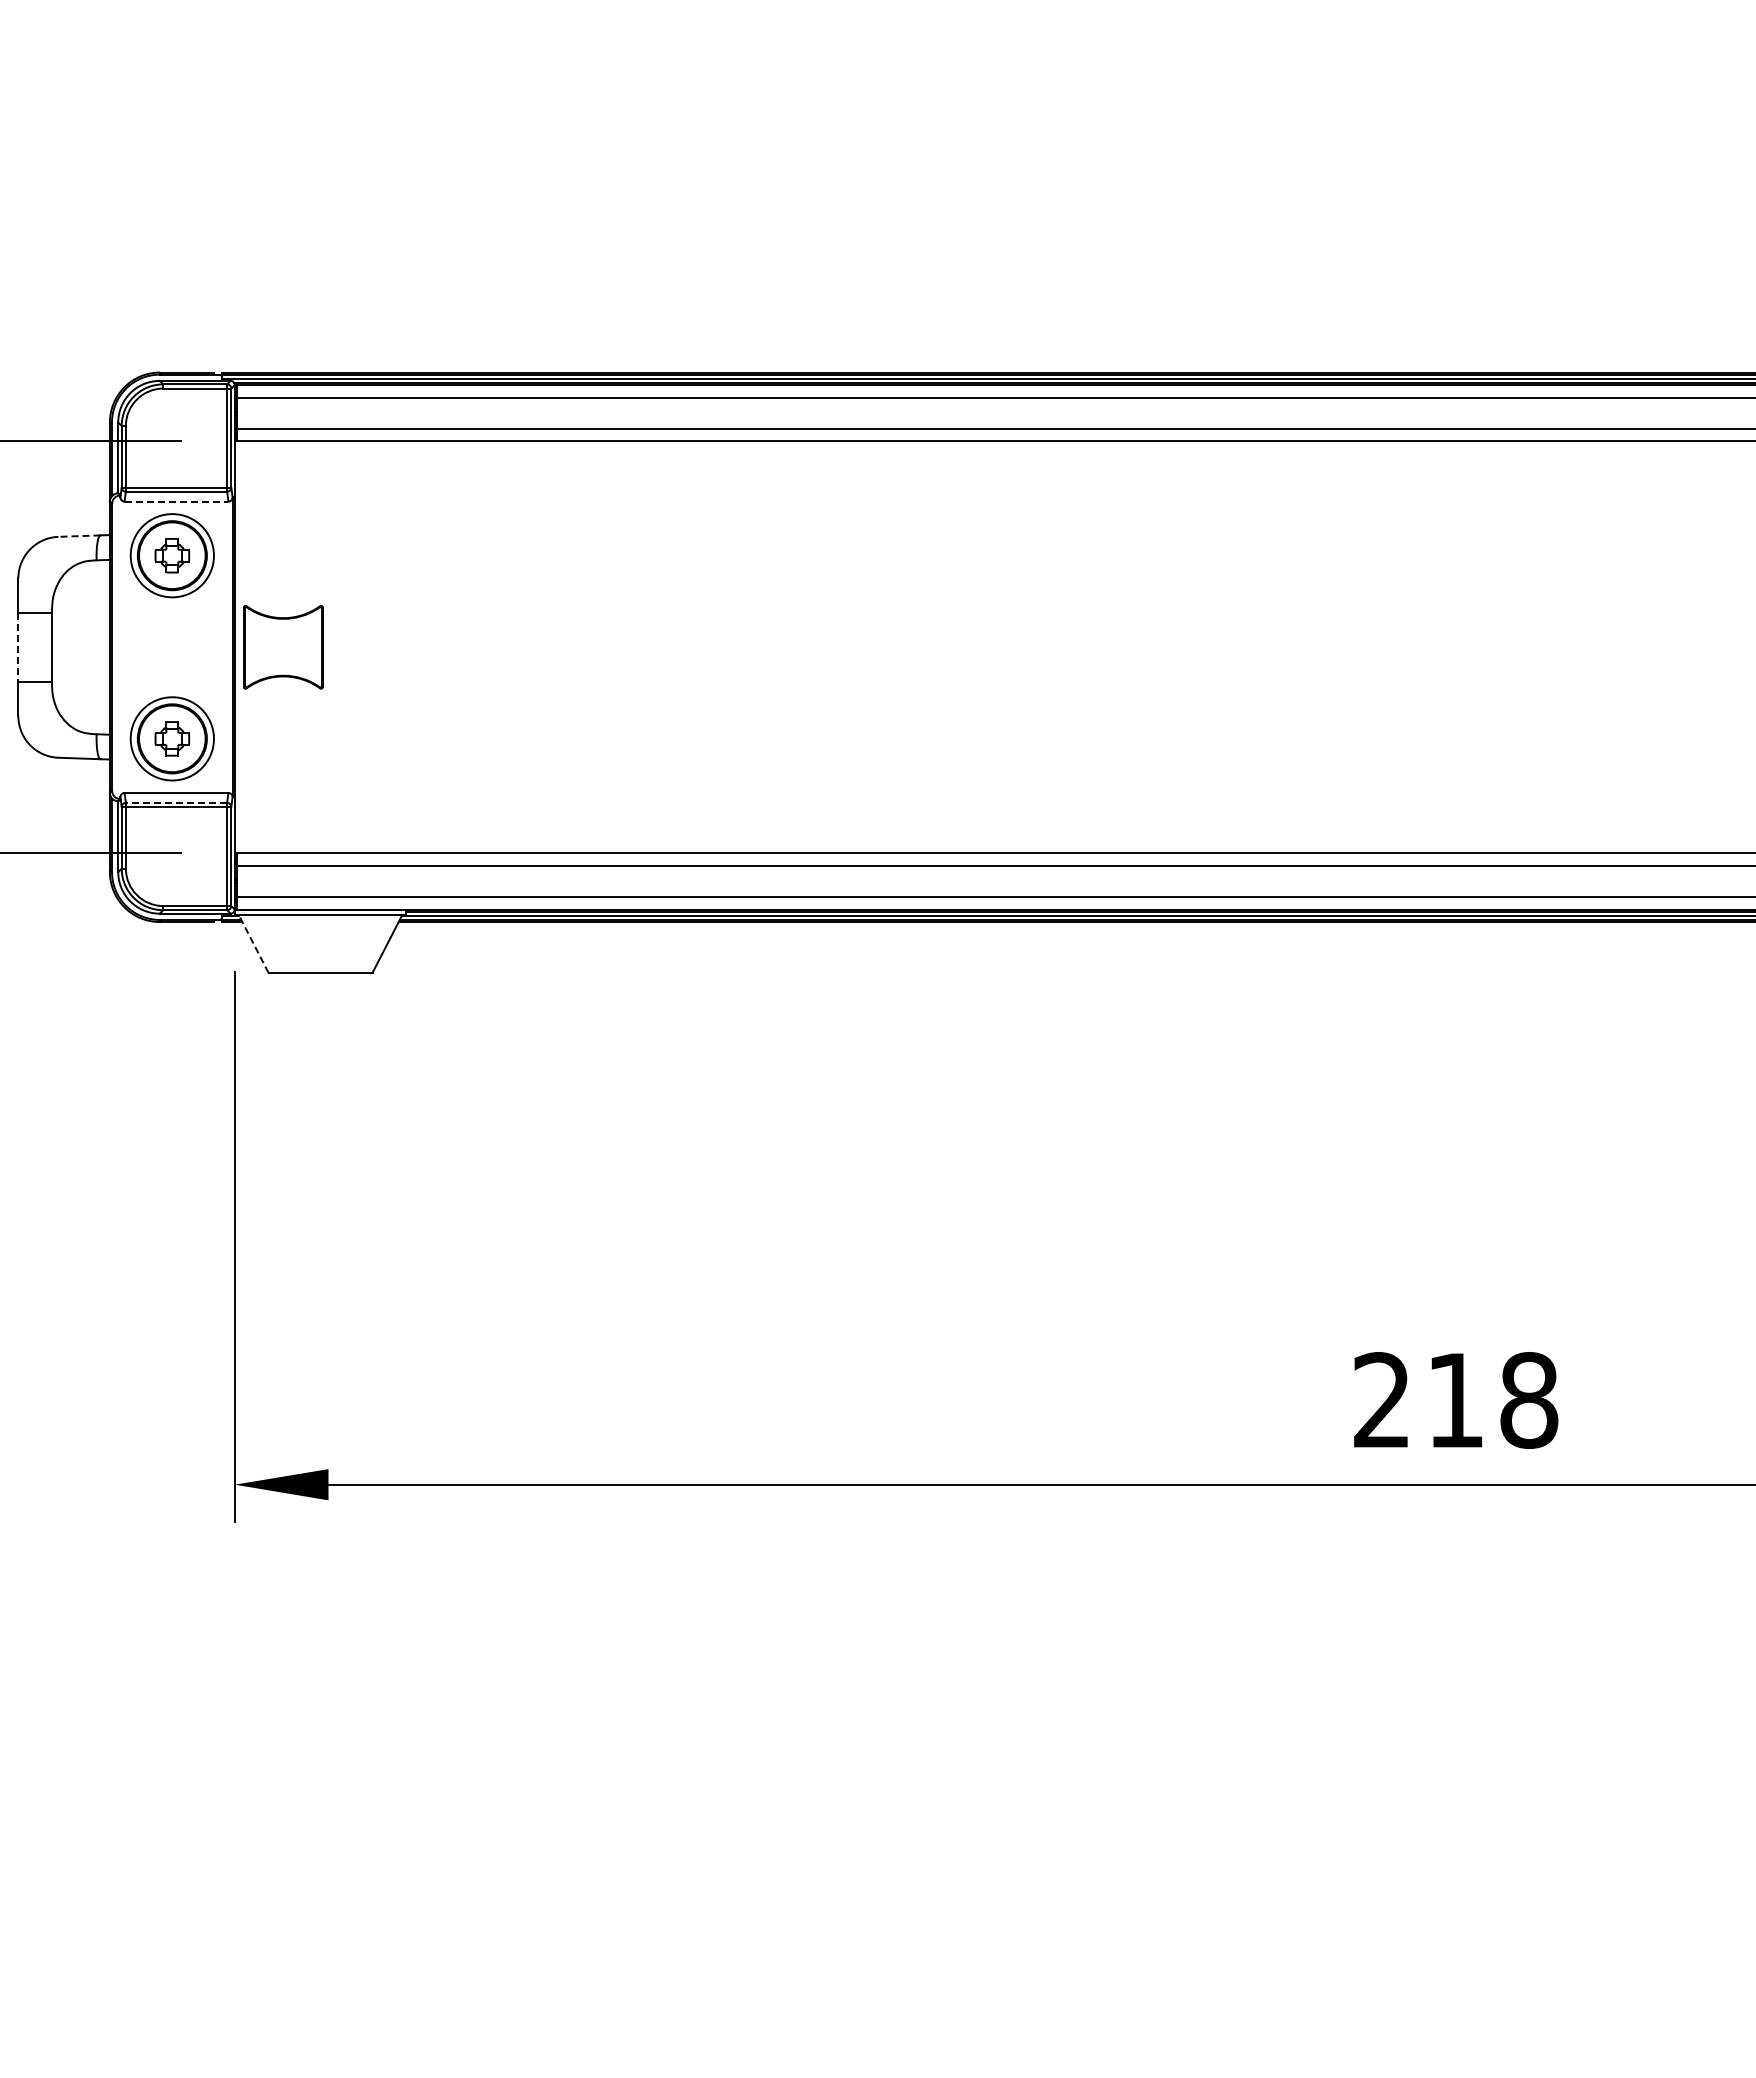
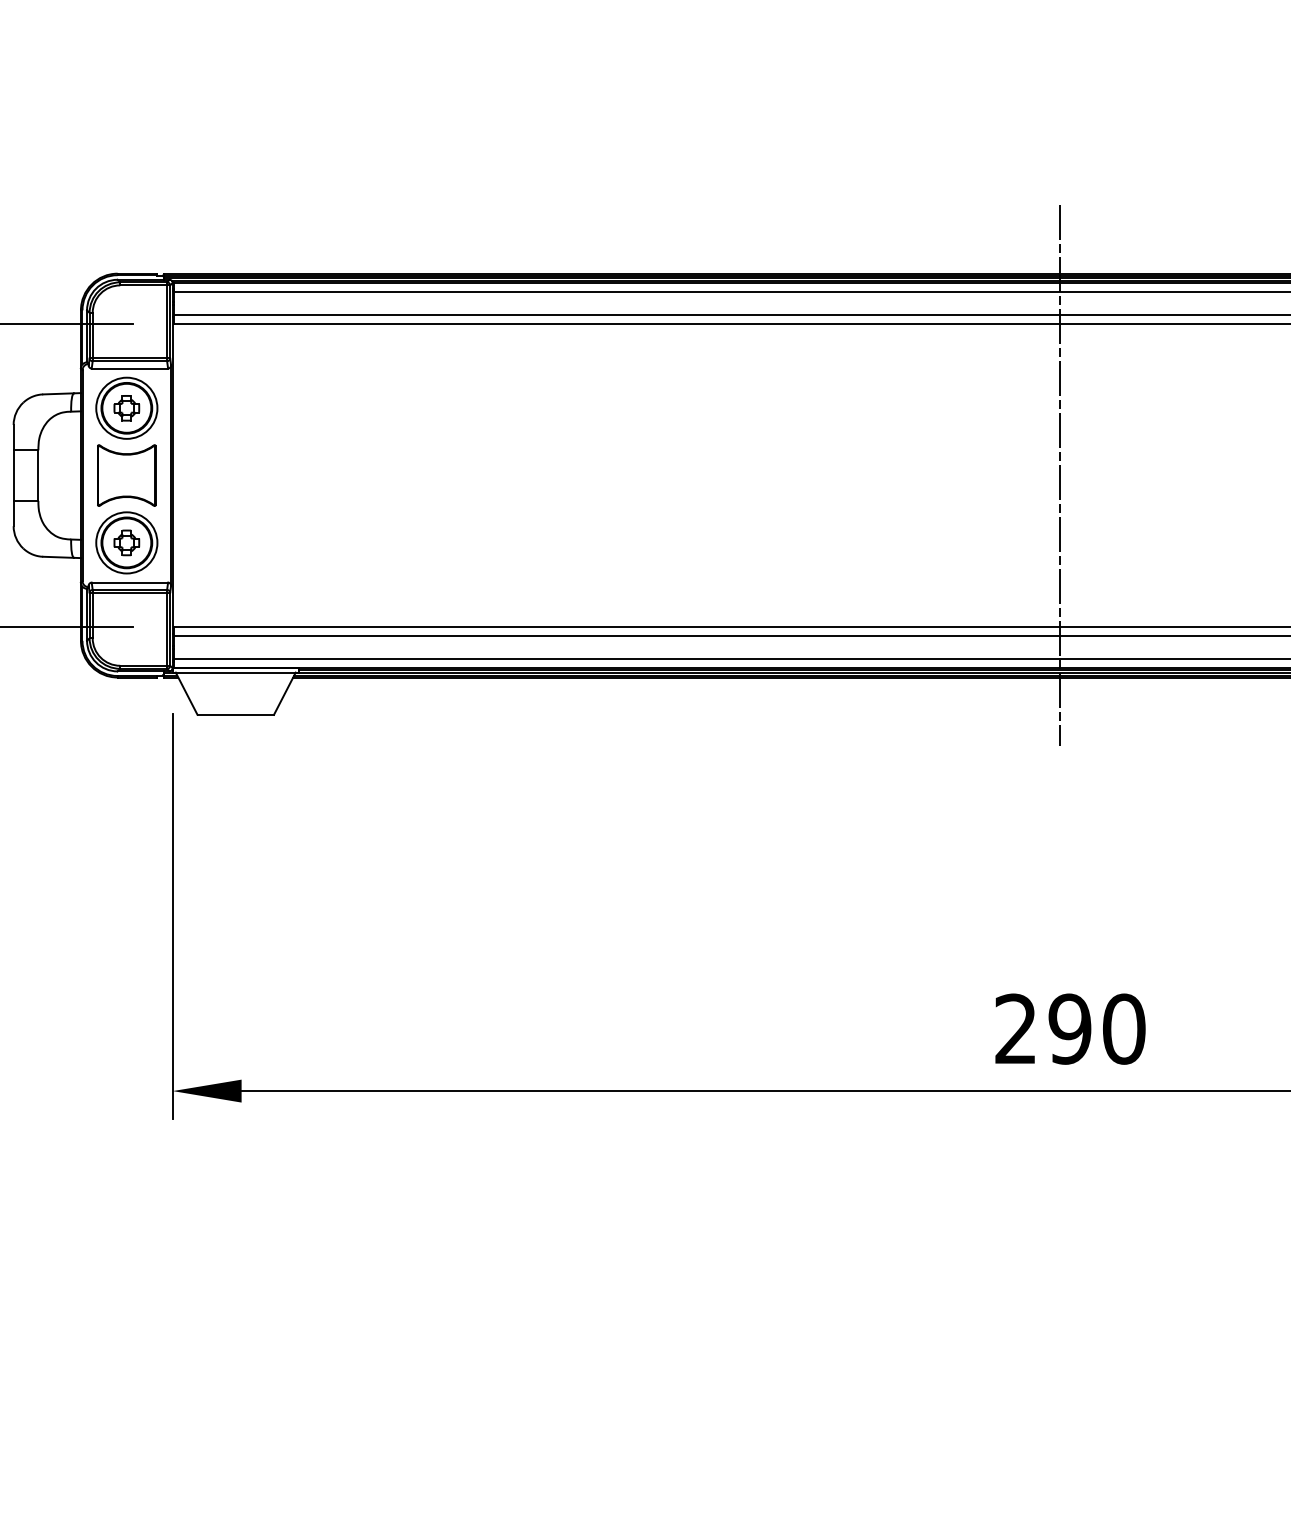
line: (176, 501) -> (129, 368), dashed -> solid
line: (79, 536) -> (58, 394), dashed -> solid
line: (1441, 646) -> (1059, 475), added
line: (18, 647) -> (13, 475), dashed -> solid
part: (283, 647) -> (126, 475), moved
line: (176, 802) -> (129, 589), dashed -> solid
line: (253, 943) -> (186, 693), dashed -> solid
text: (1492, 1400) -> (1097, 1029), 218 -> 290

